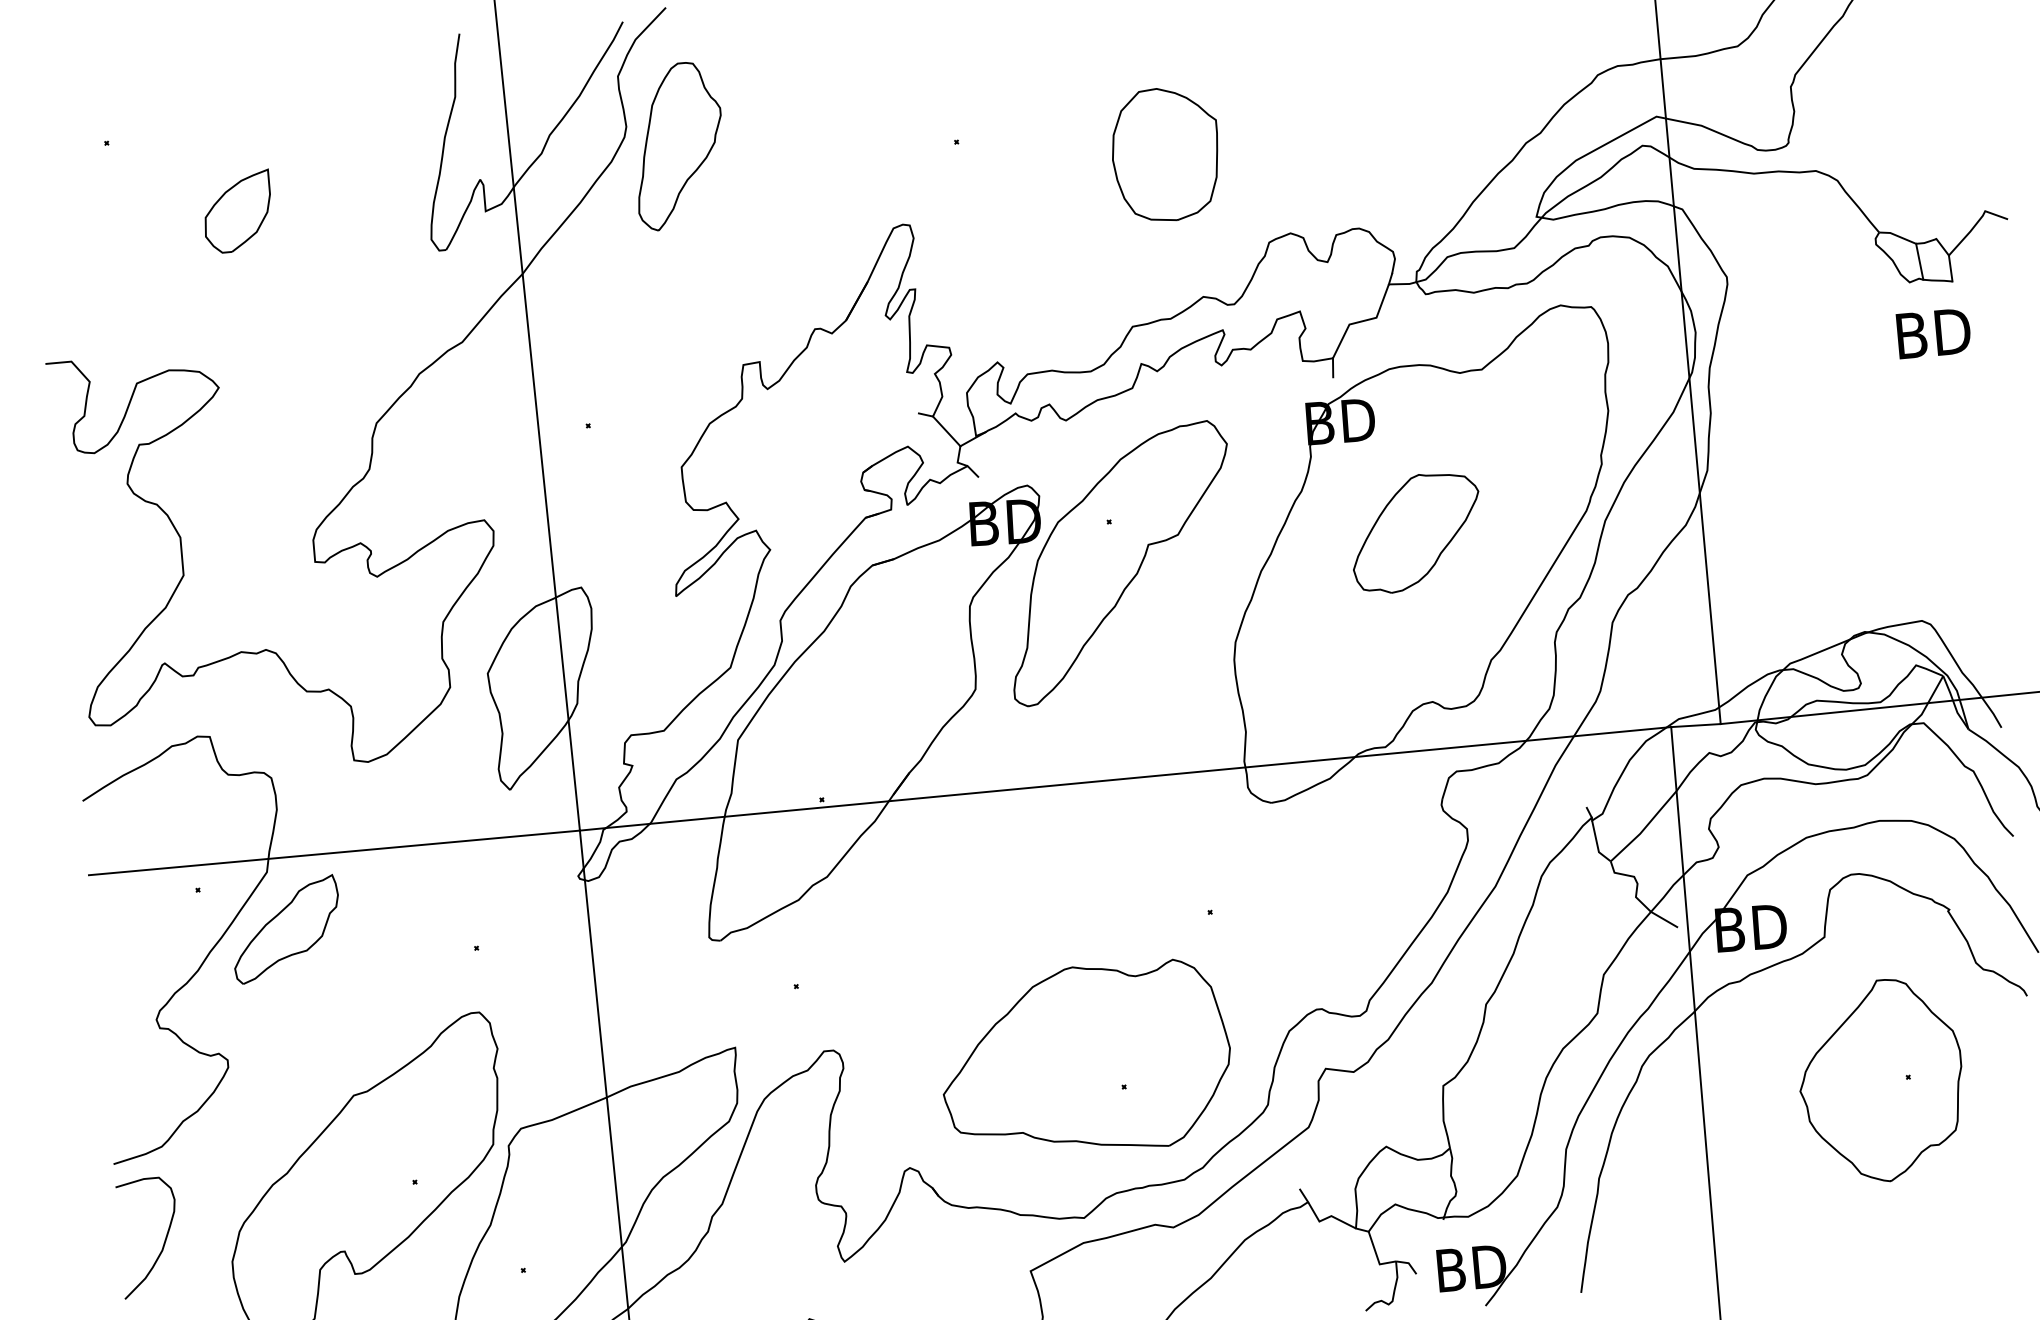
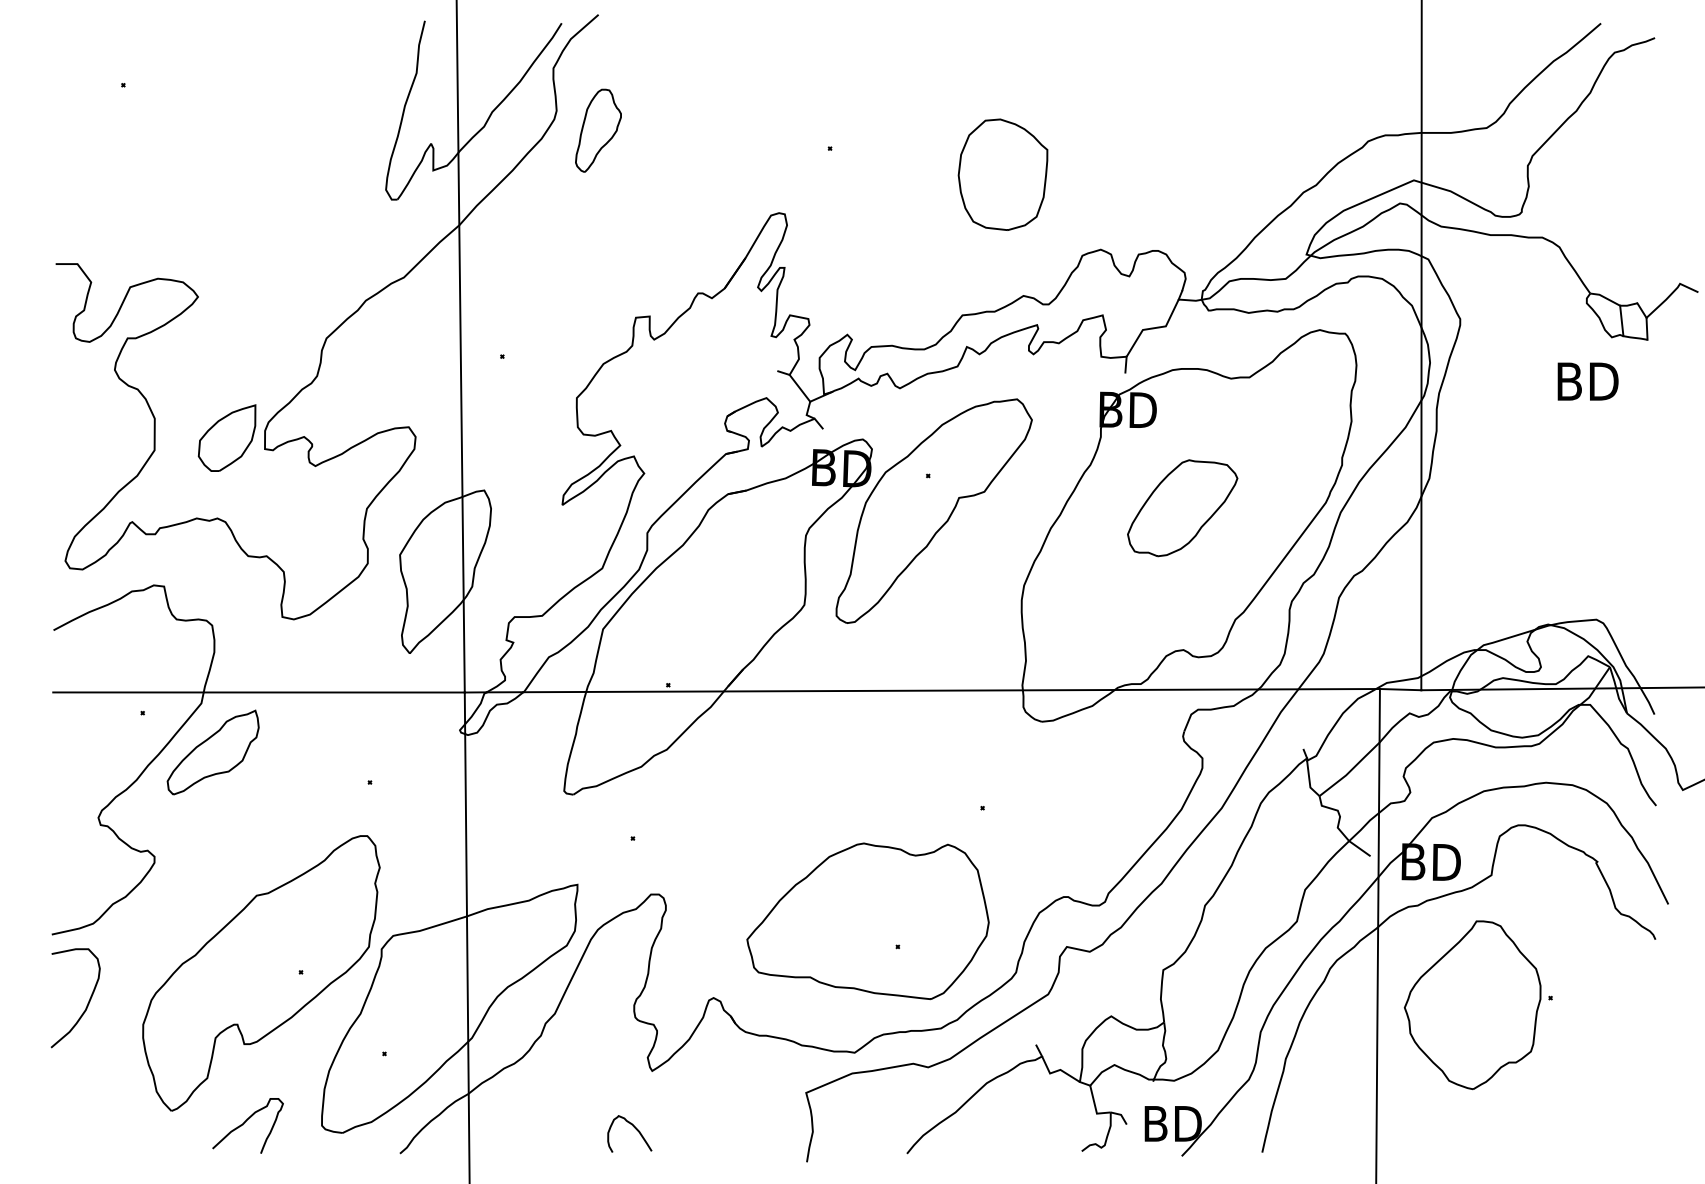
part: (678, 145) -> (598, 130), size x0.6
part: (236, 211) -> (226, 437), moved
text: (1933, 333) -> (1587, 381), moved
part: (1880, 1081) -> (1472, 1005), moved

